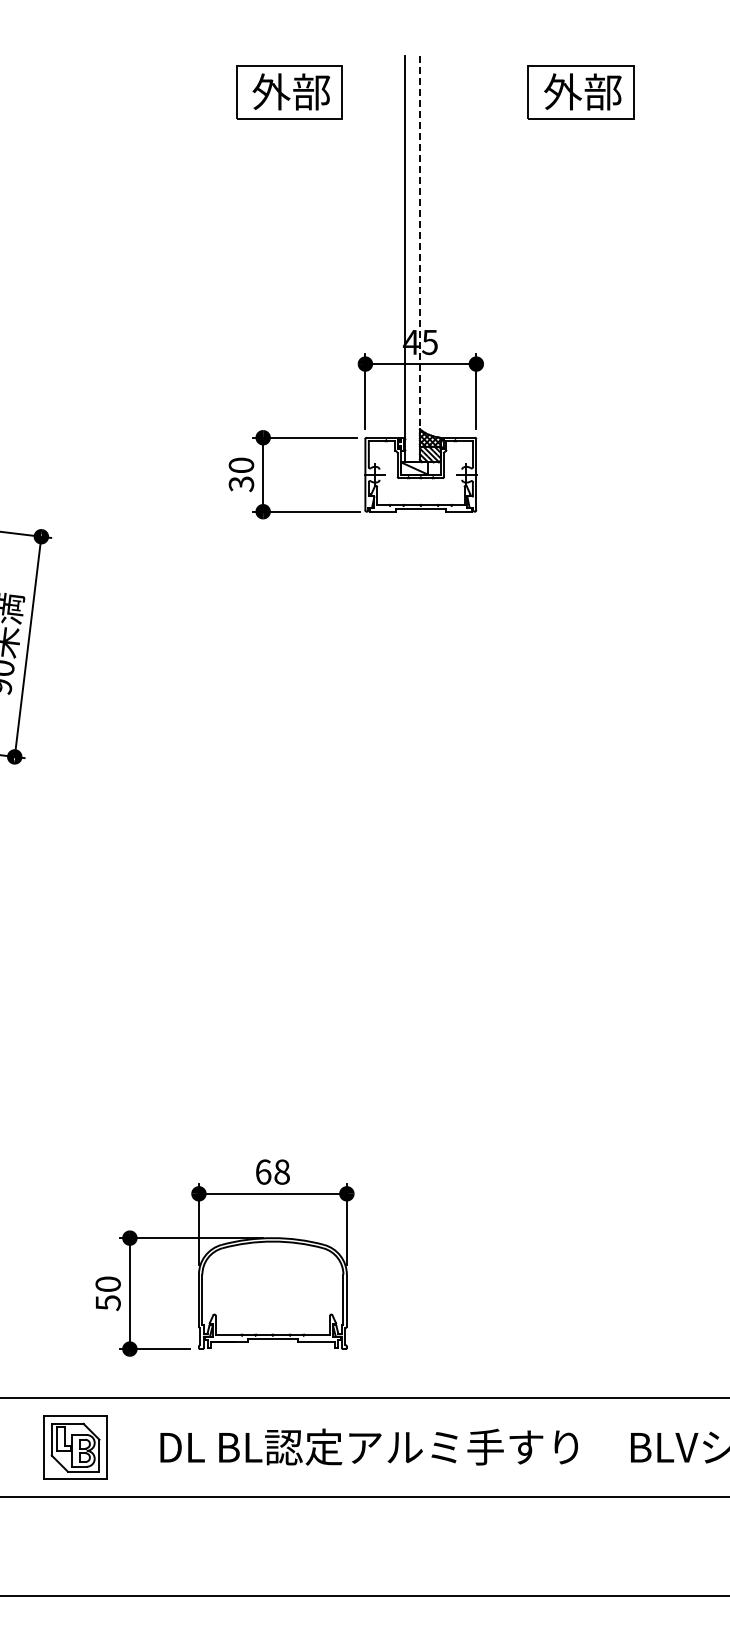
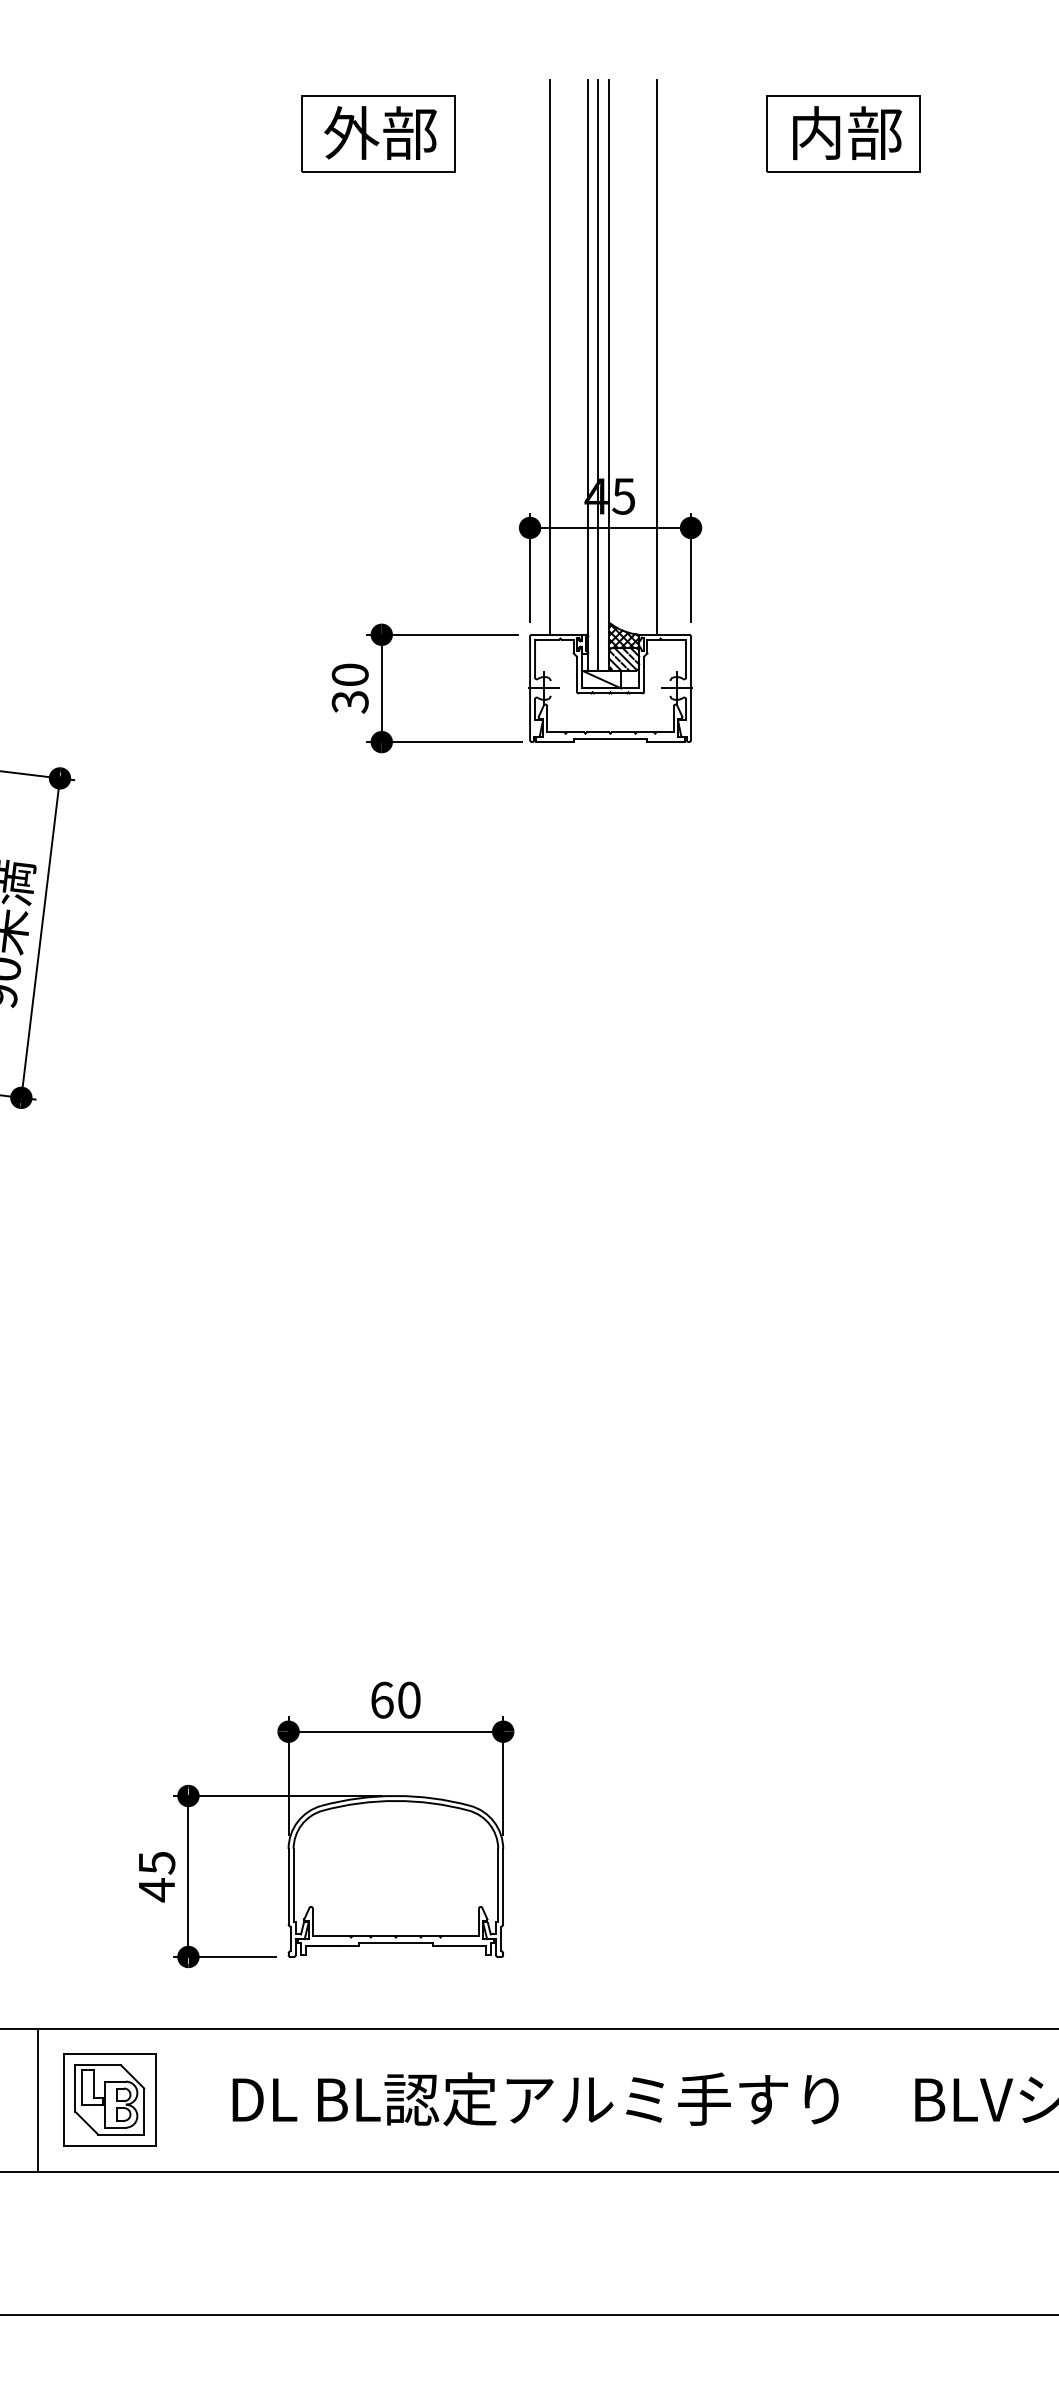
text: (563, 91) -> (817, 132), 外部 -> 内部
part: (289, 92) -> (377, 133), moved
line: (378, 246) -> (549, 357), added
line: (452, 246) -> (656, 357), added
line: (412, 258) -> (598, 374), added
line: (419, 259) -> (608, 376), dashed -> solid
text: (281, 1172) -> (408, 1700), 68 -> 60
text: (107, 1293) -> (155, 1876), 50 -> 45
line: (26, 1447) -> (38, 2099), added

